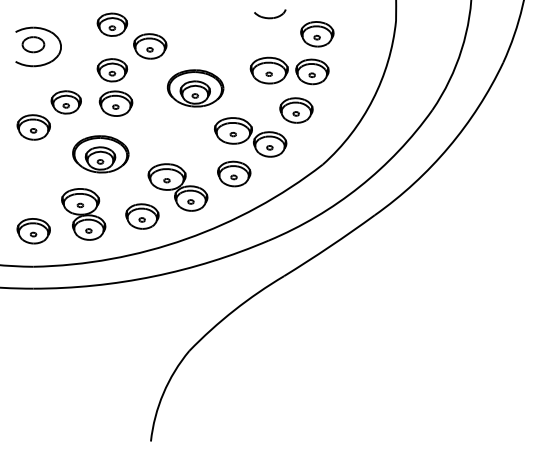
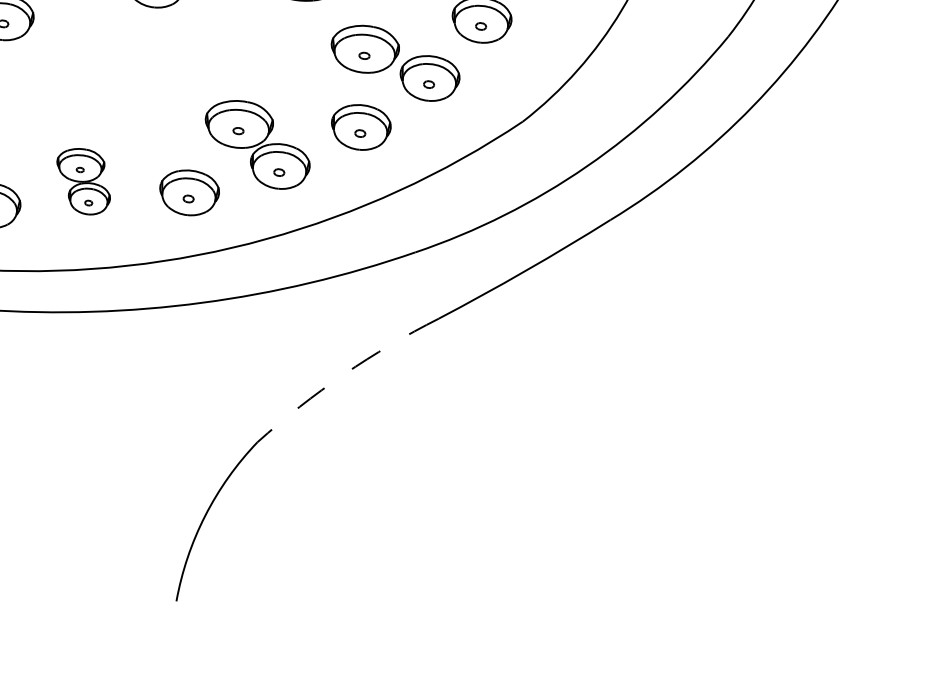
part: (100, 154) -> (121, 75), removed
part: (83, 214) -> (83, 181), size x0.7
arc: (234, 310) -> (344, 374), solid -> dashed

